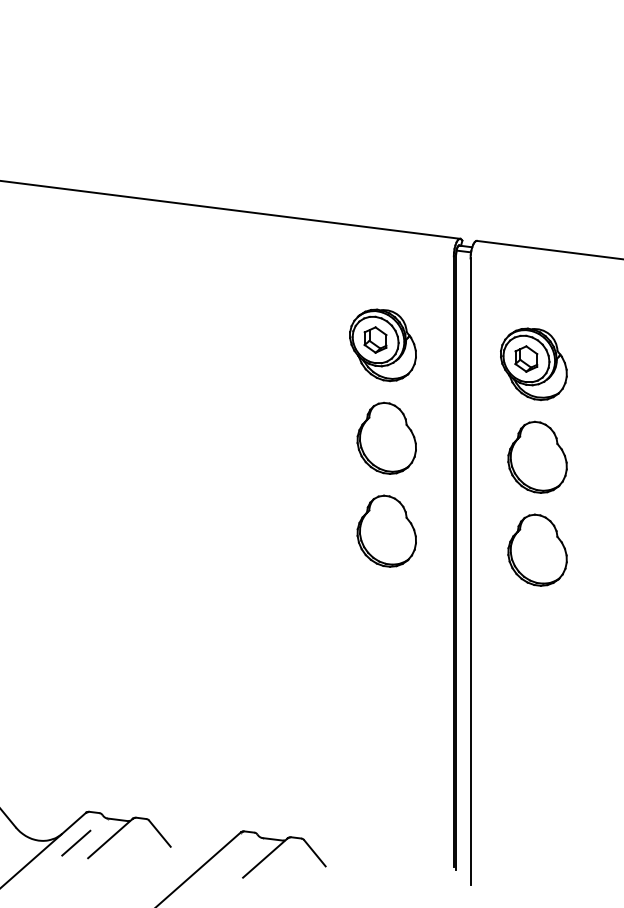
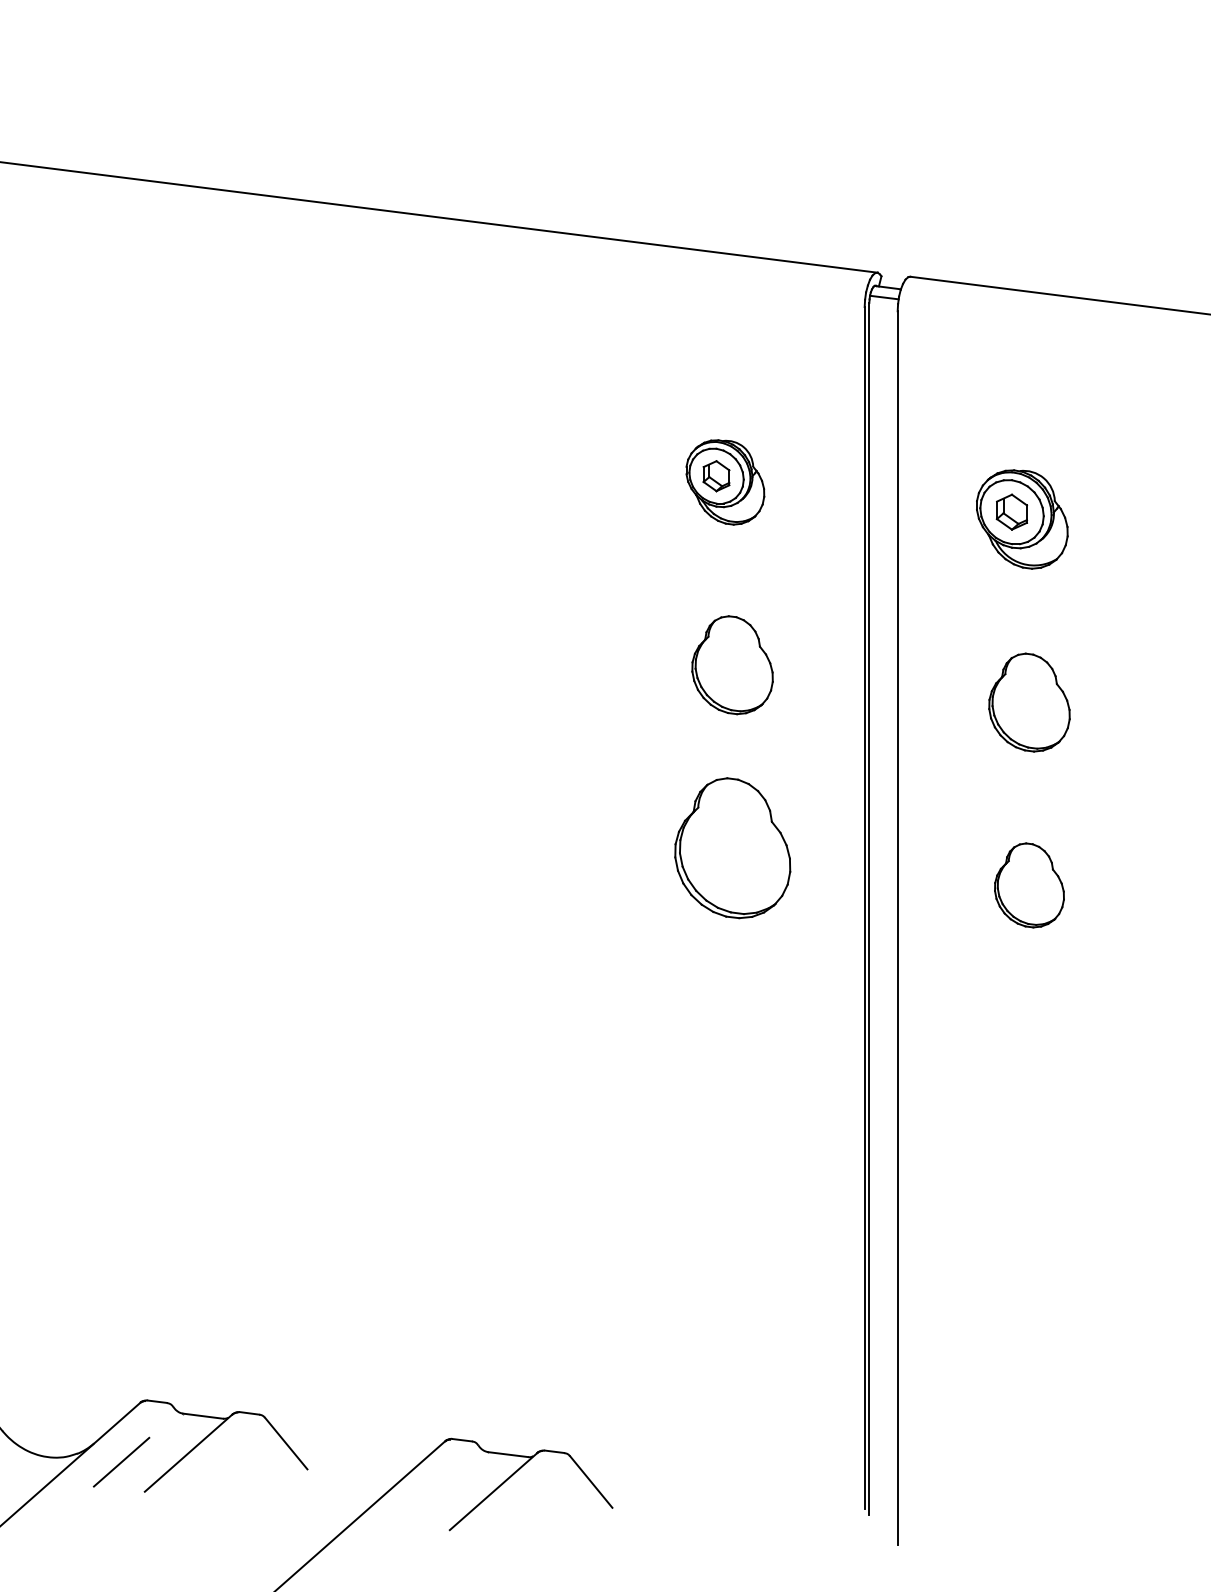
part: (382, 345) -> (724, 482), size x0.6
part: (533, 363) -> (1021, 518), size x0.7
part: (386, 437) -> (732, 663), size x0.7
part: (537, 456) -> (1029, 701), size x0.7
part: (537, 549) -> (1029, 884), size x0.6

